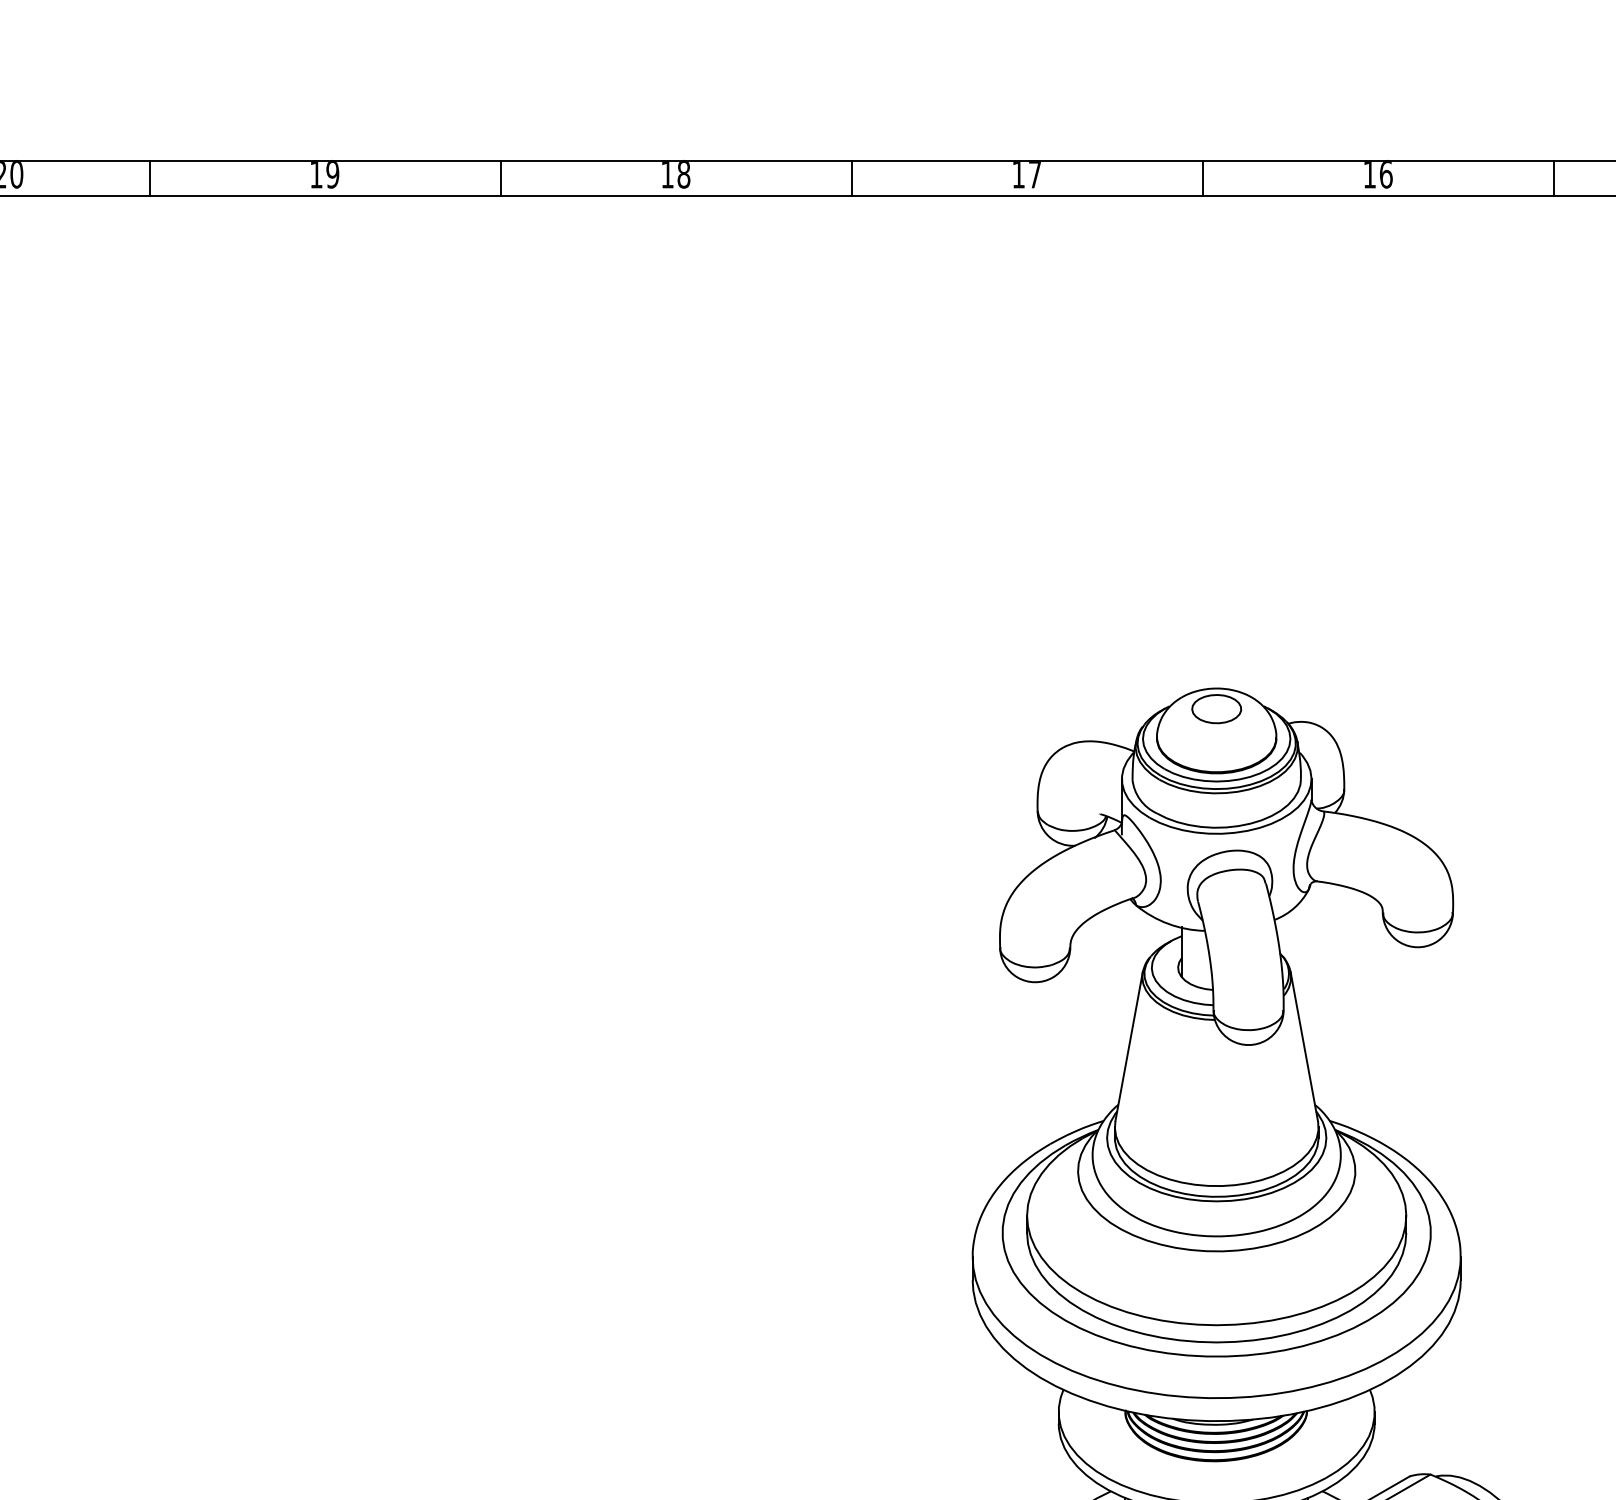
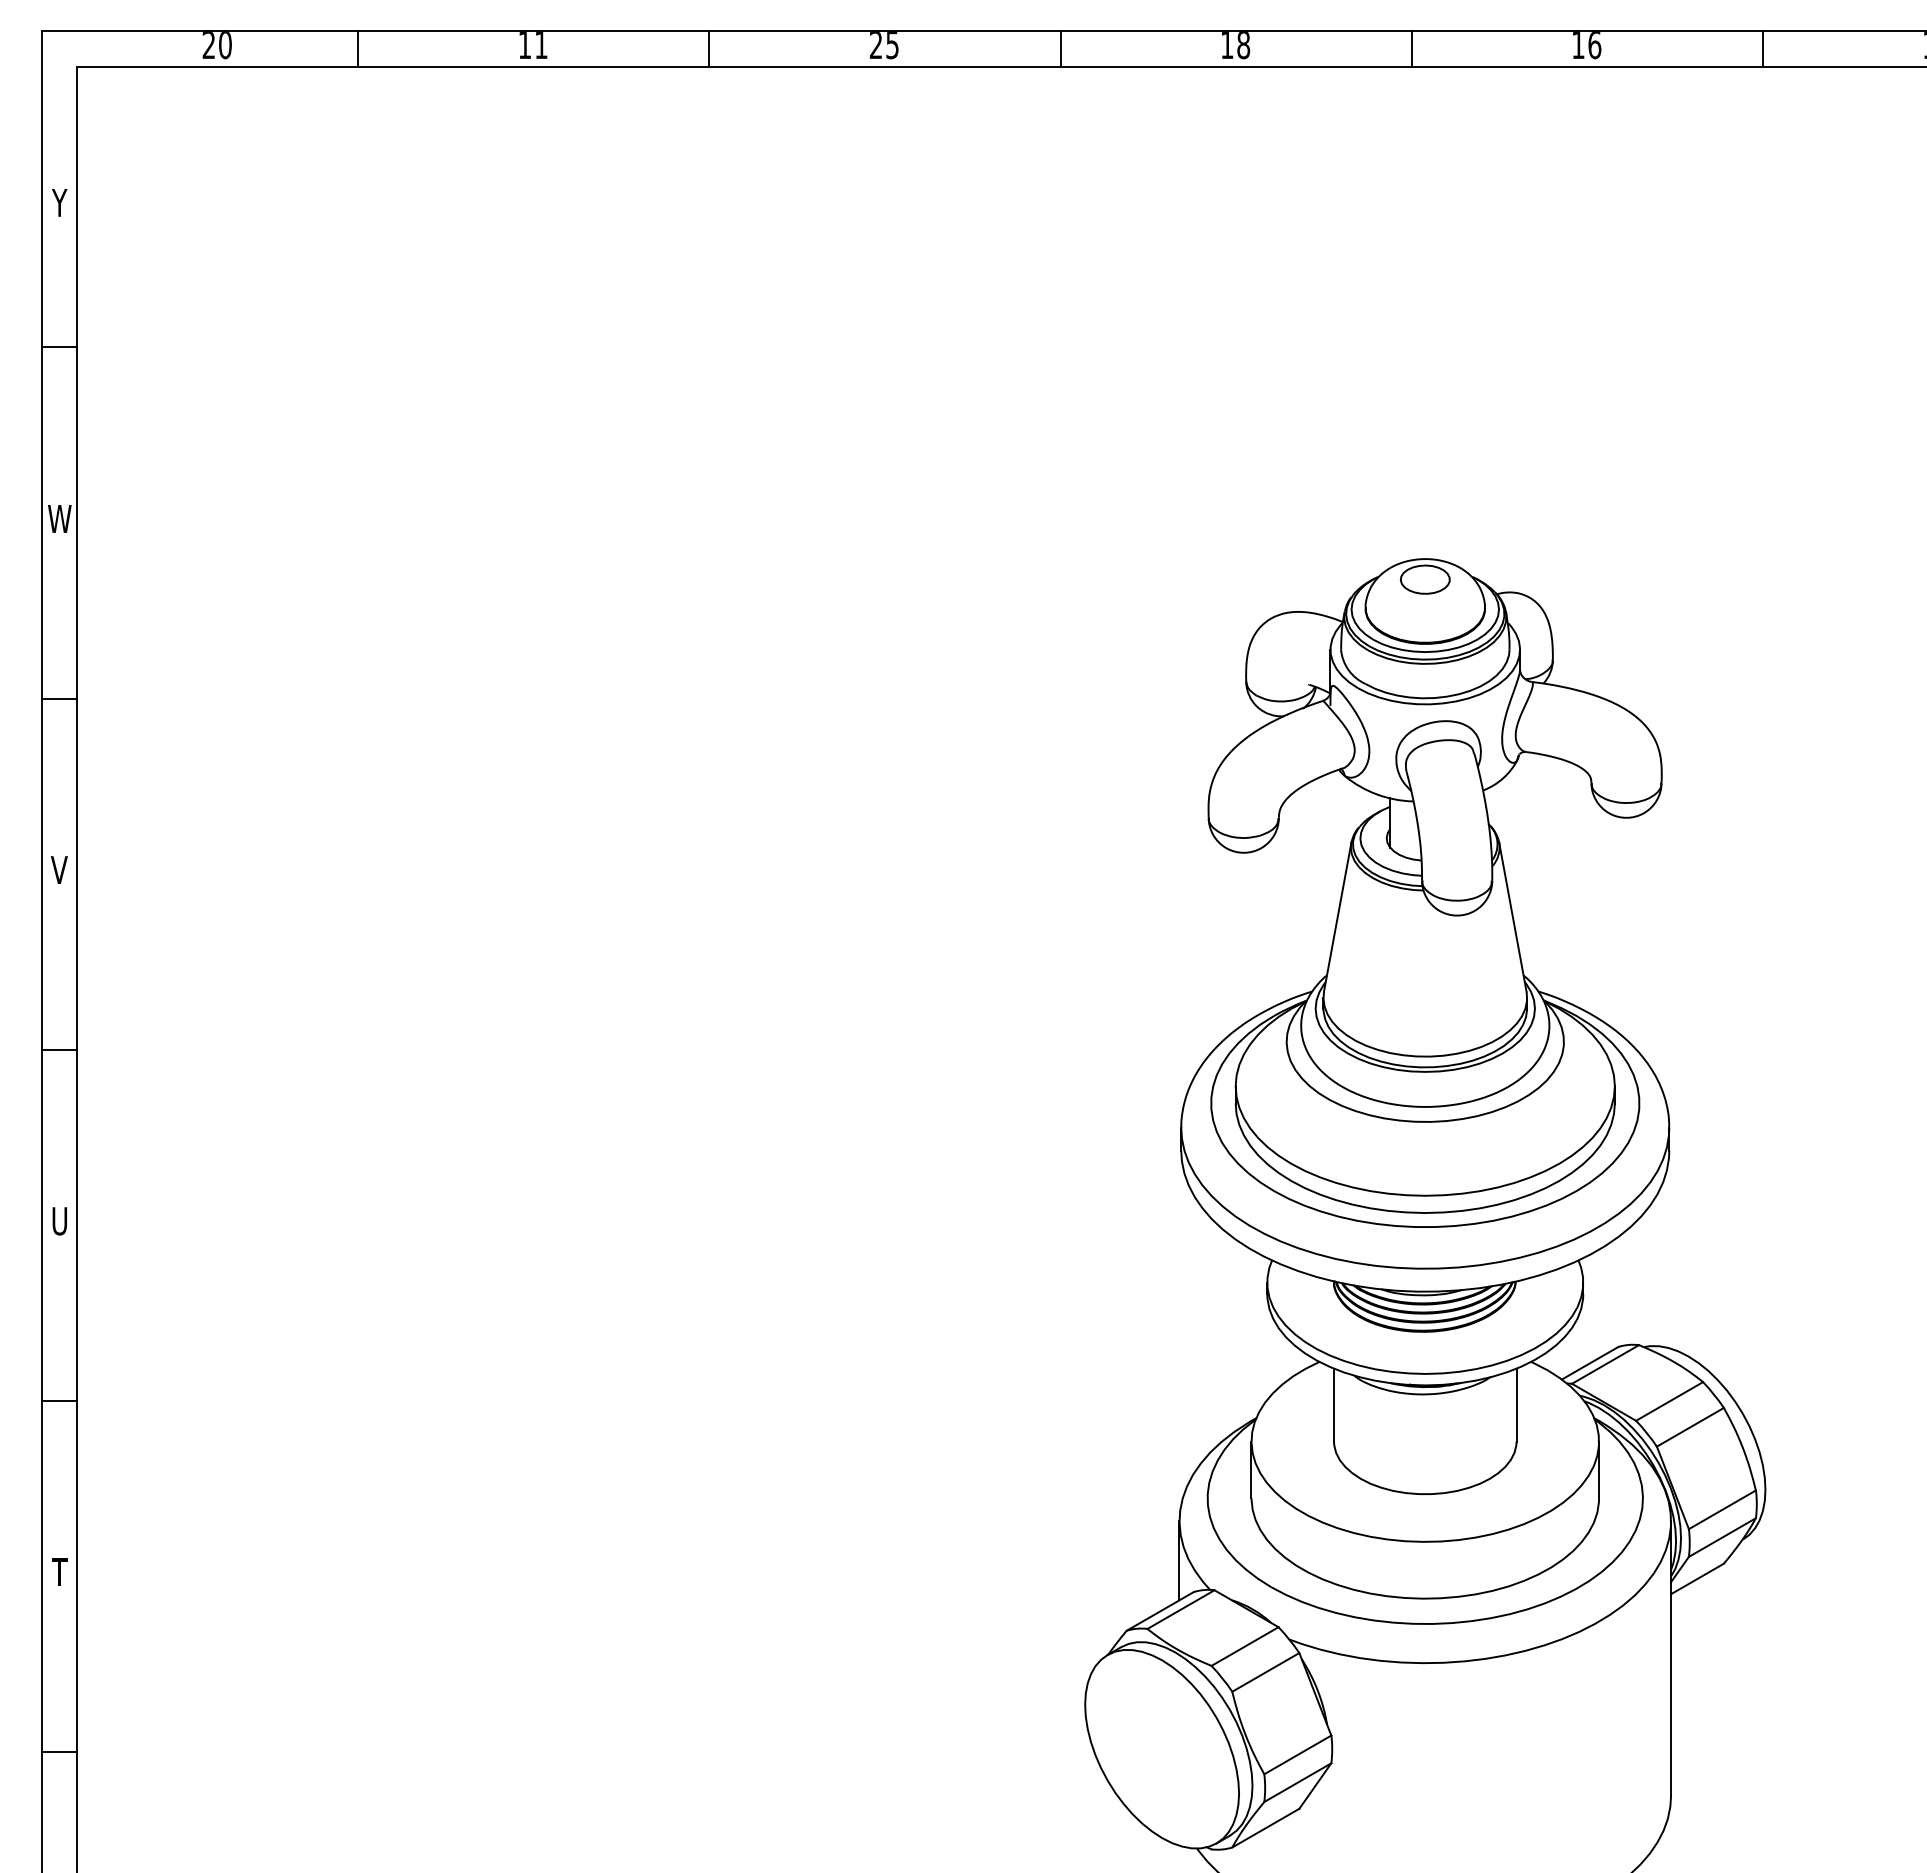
text: (332, 174) -> (541, 45), 19 -> 11
text: (674, 174) -> (883, 45), 18 -> 25
text: (1034, 174) -> (1243, 45), 17 -> 18

